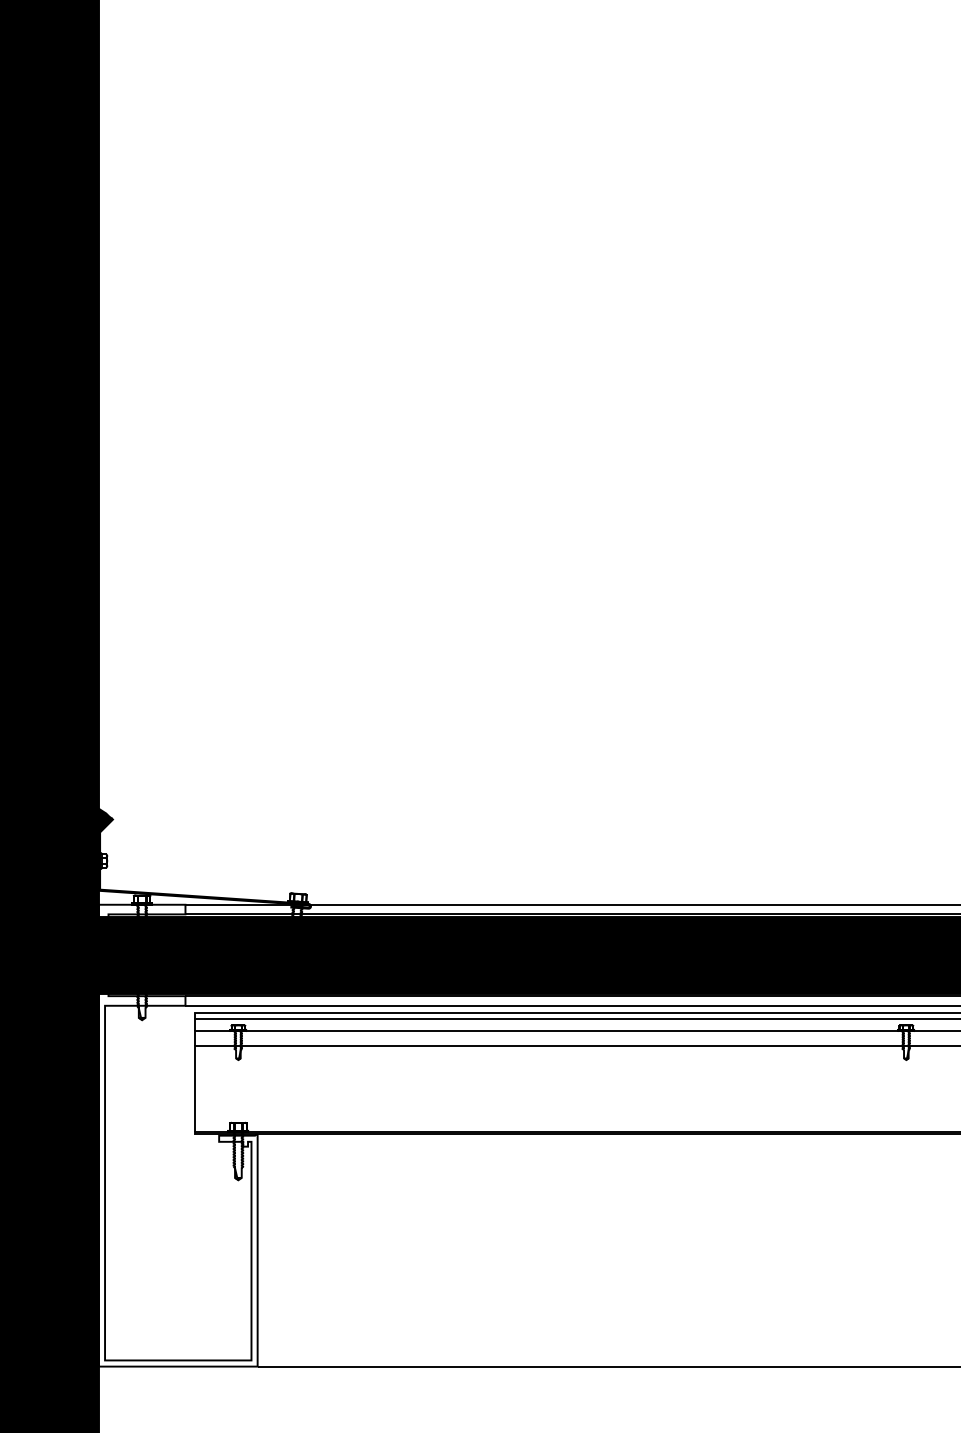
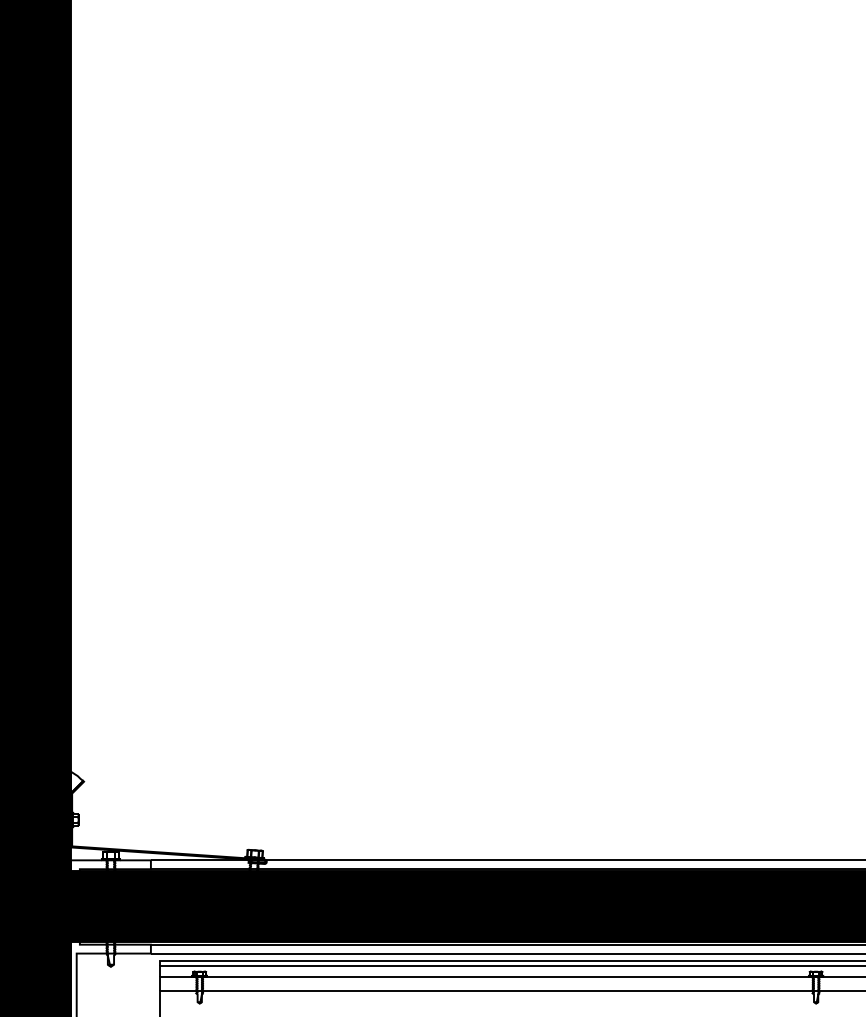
fill: (105, 819) -> (77, 781), removed

